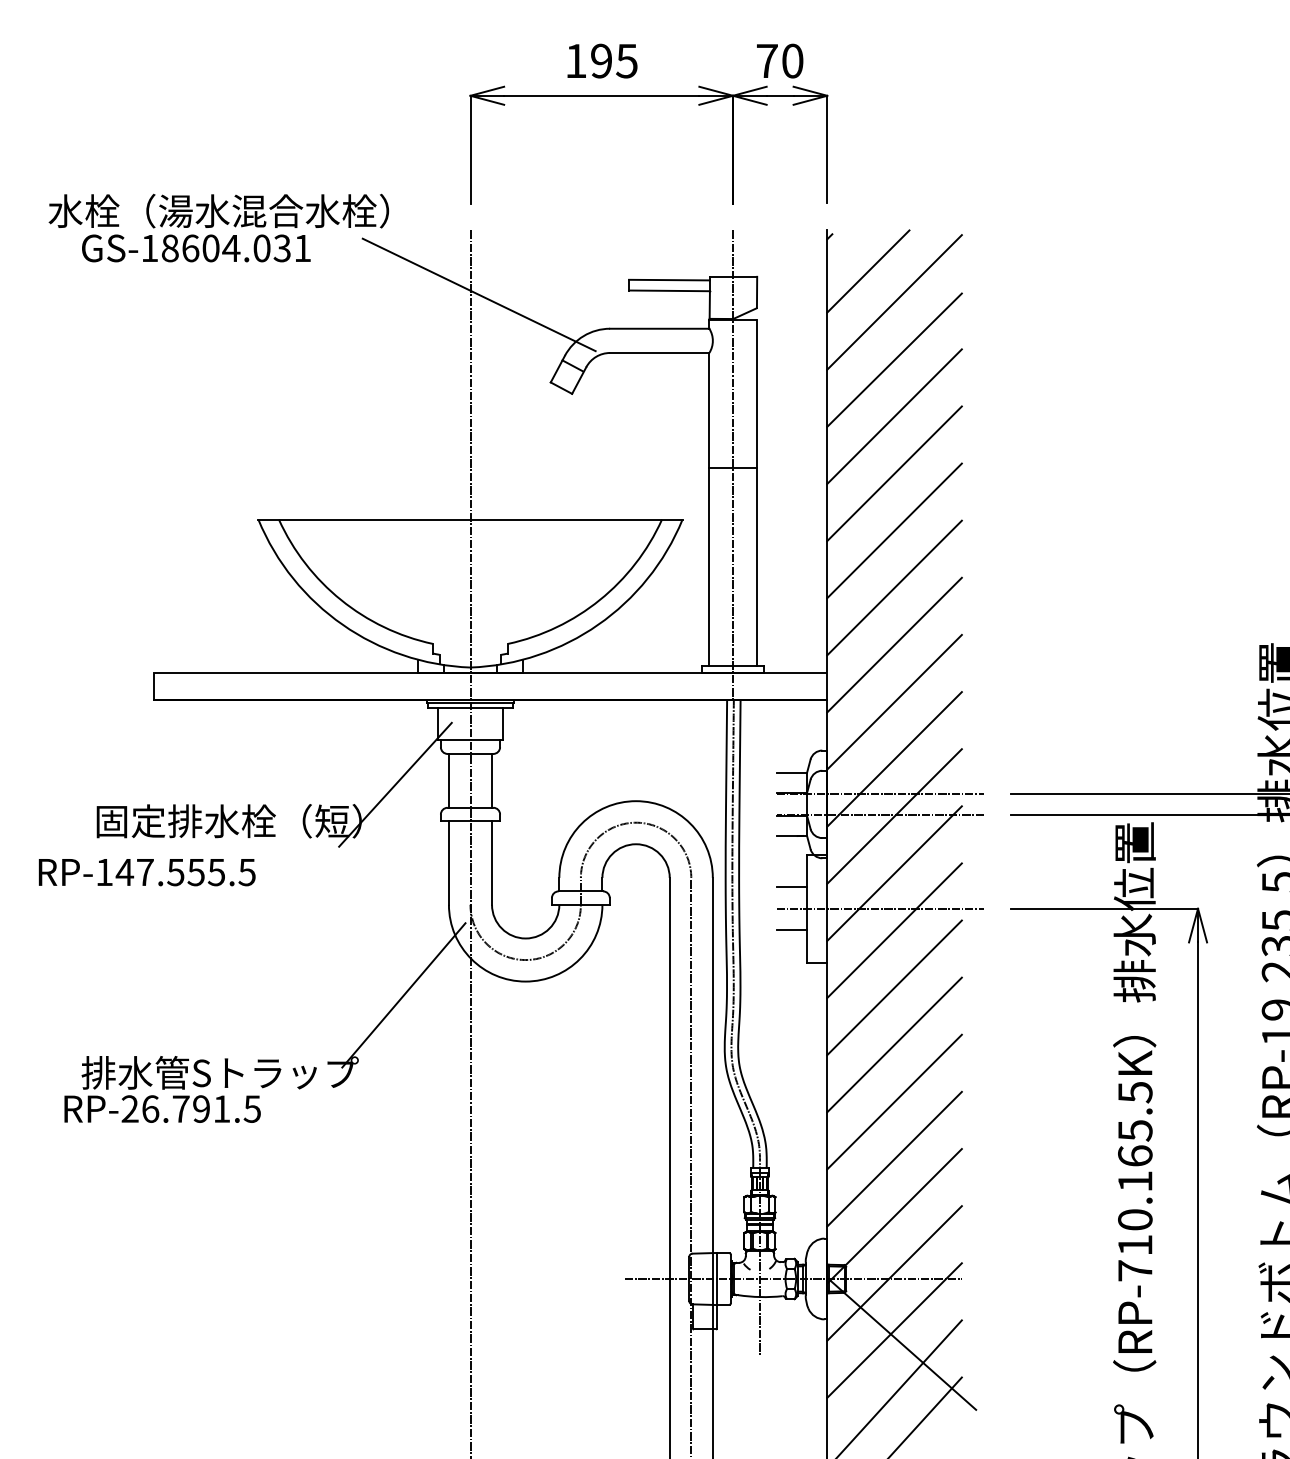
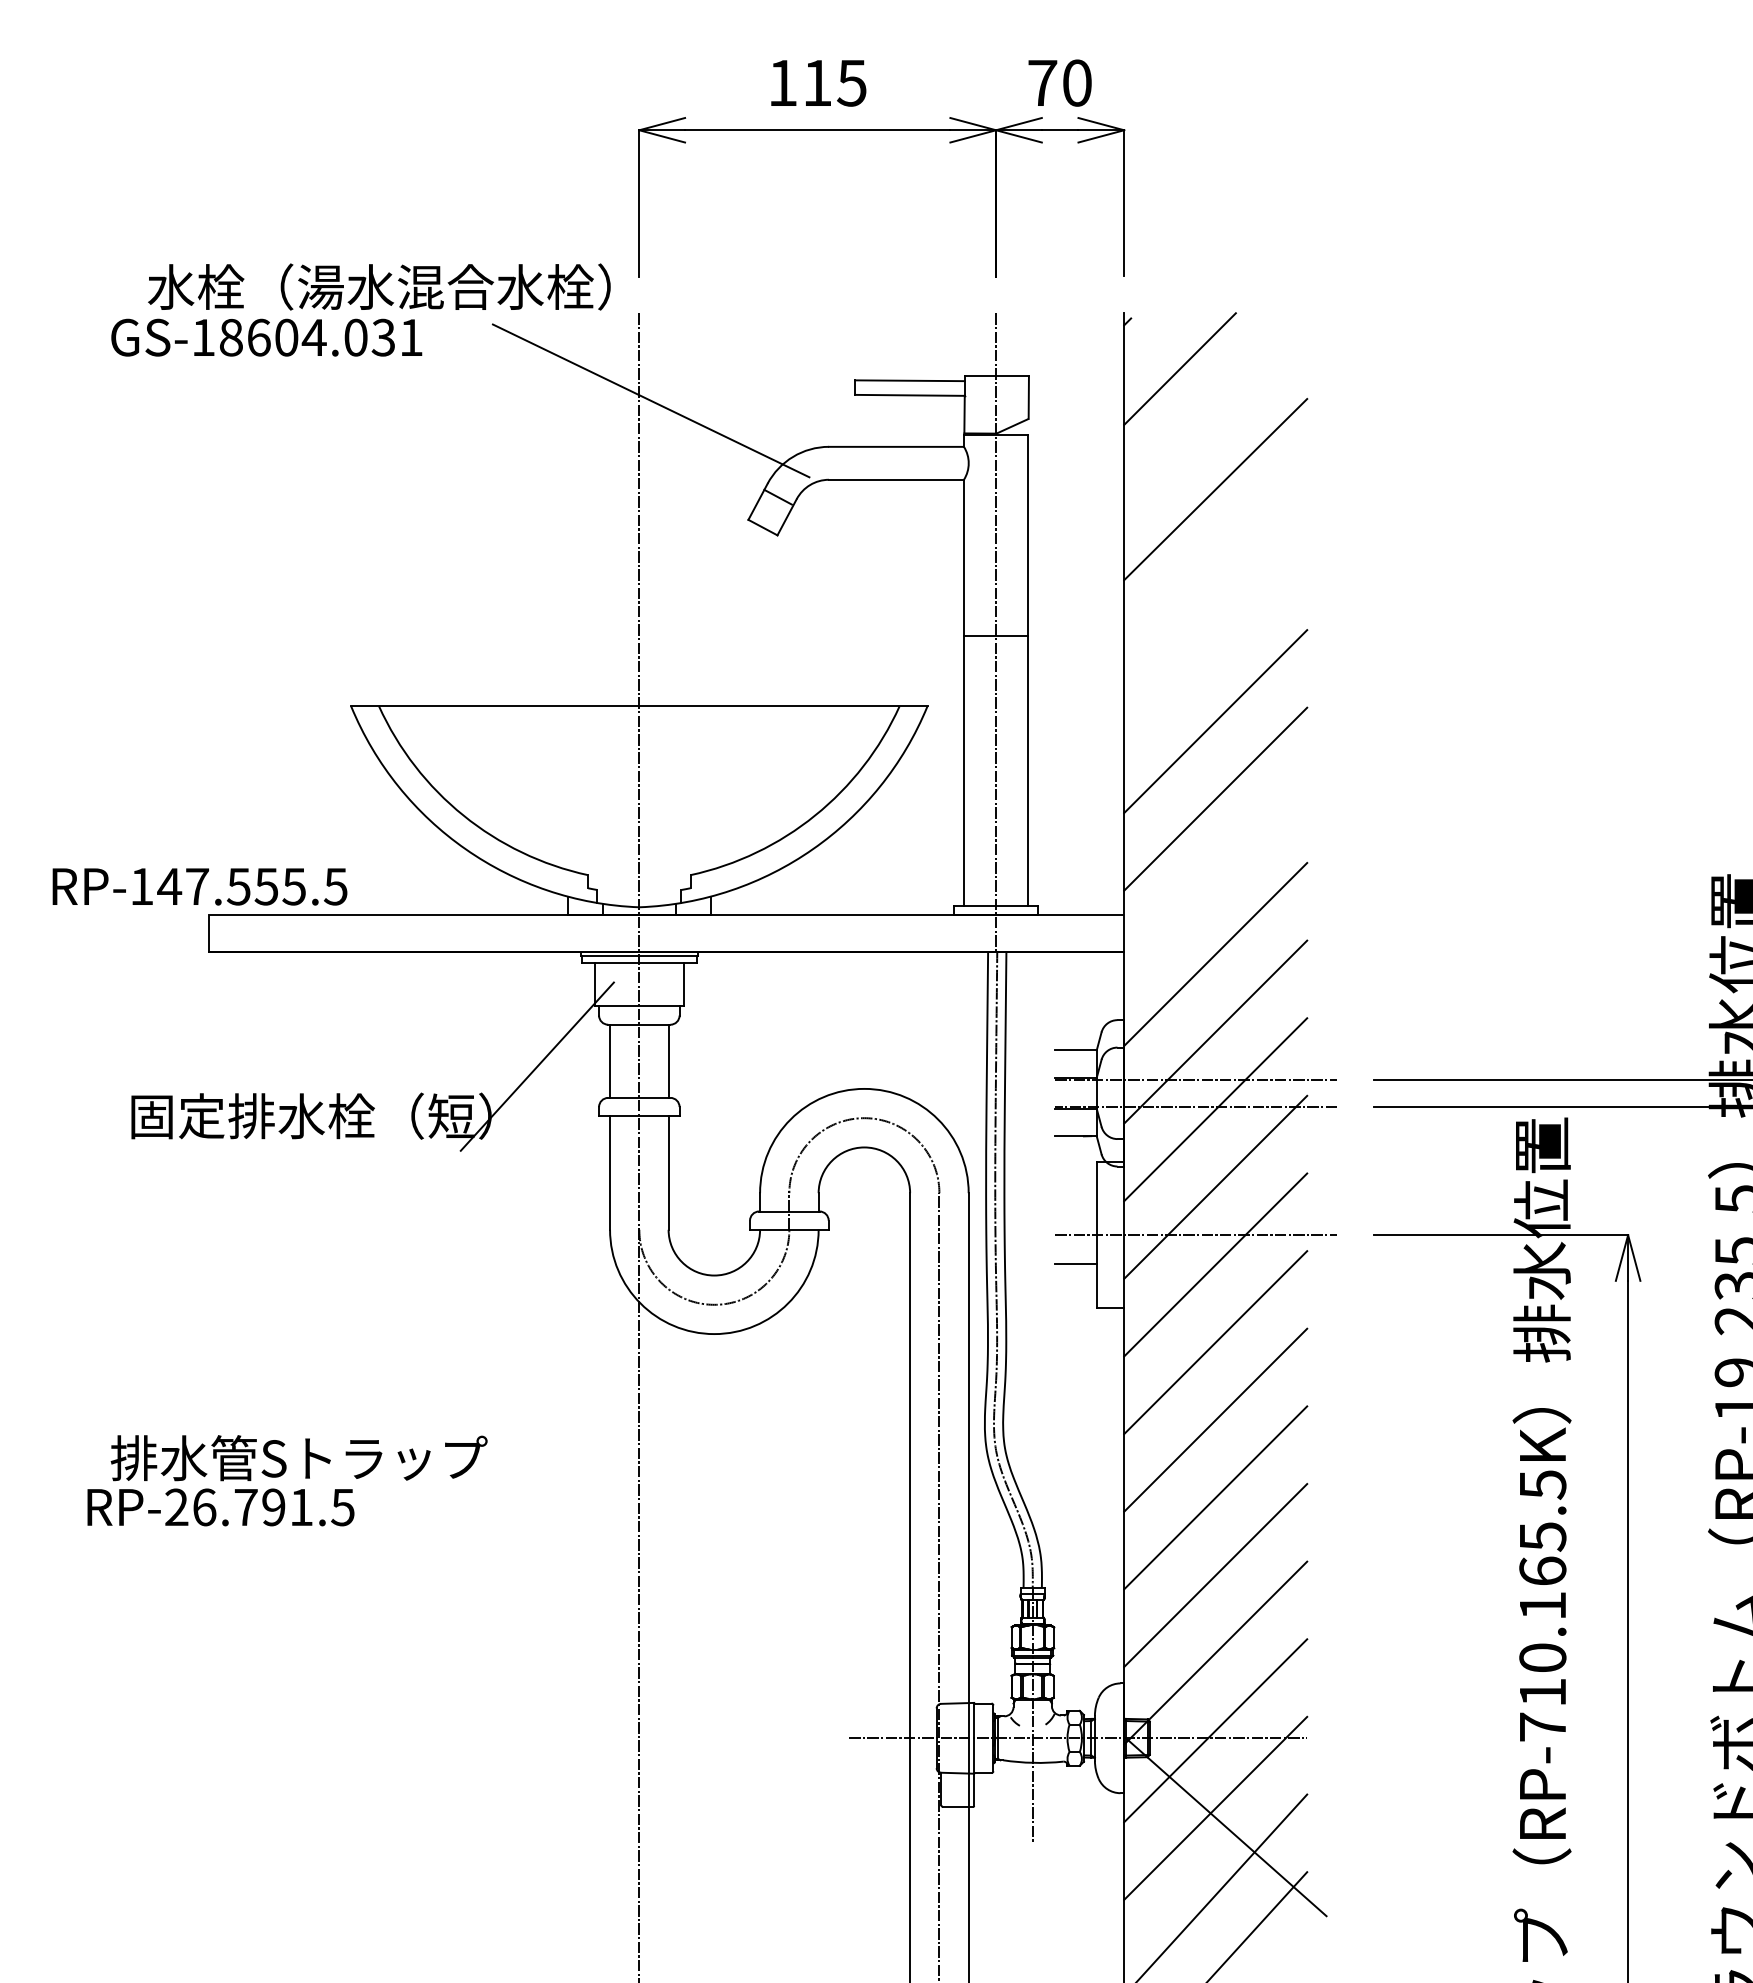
text: (601, 60) -> (817, 82), 195 -> 115
text: (218, 210) -> (379, 286), moved
line: (894, 302) -> (1215, 410), removed
line: (894, 416) -> (1215, 565), removed
line: (894, 473) -> (1215, 643), removed
line: (894, 644) -> (1215, 876), removed
text: (146, 872) -> (199, 886), moved
line: (791, 886) -> (1075, 1205), removed
line: (403, 995) -> (548, 1352), removed

